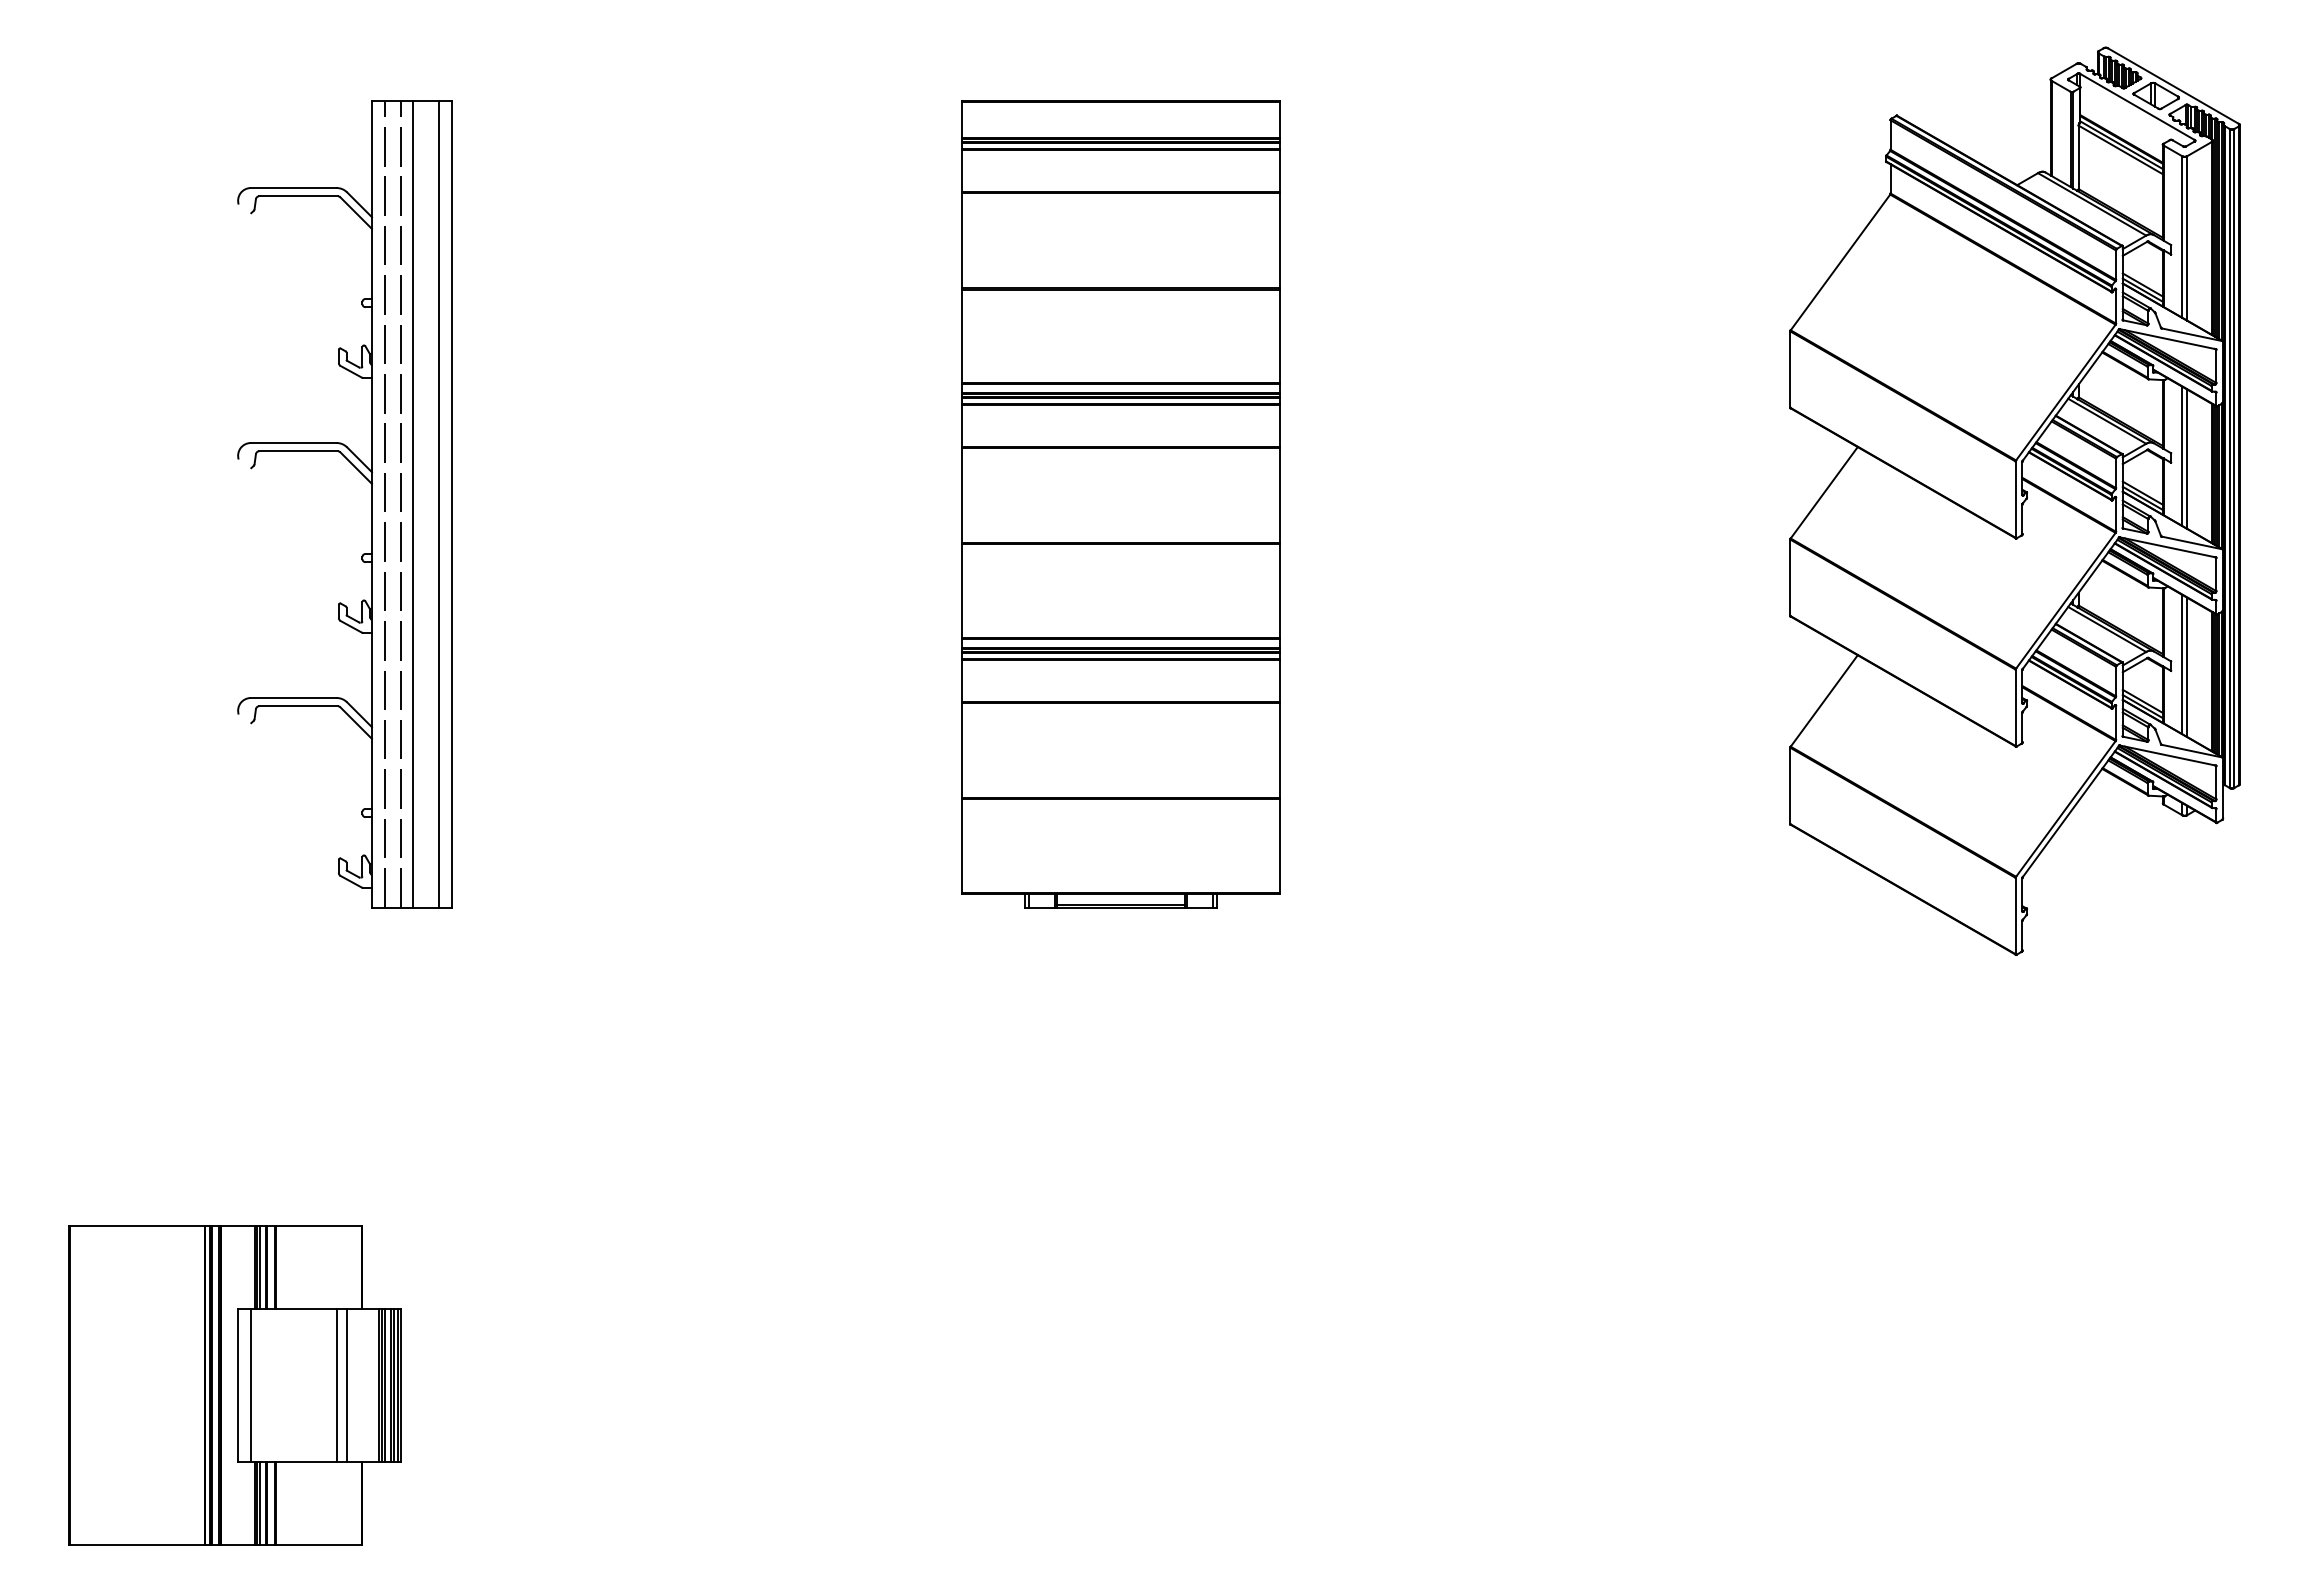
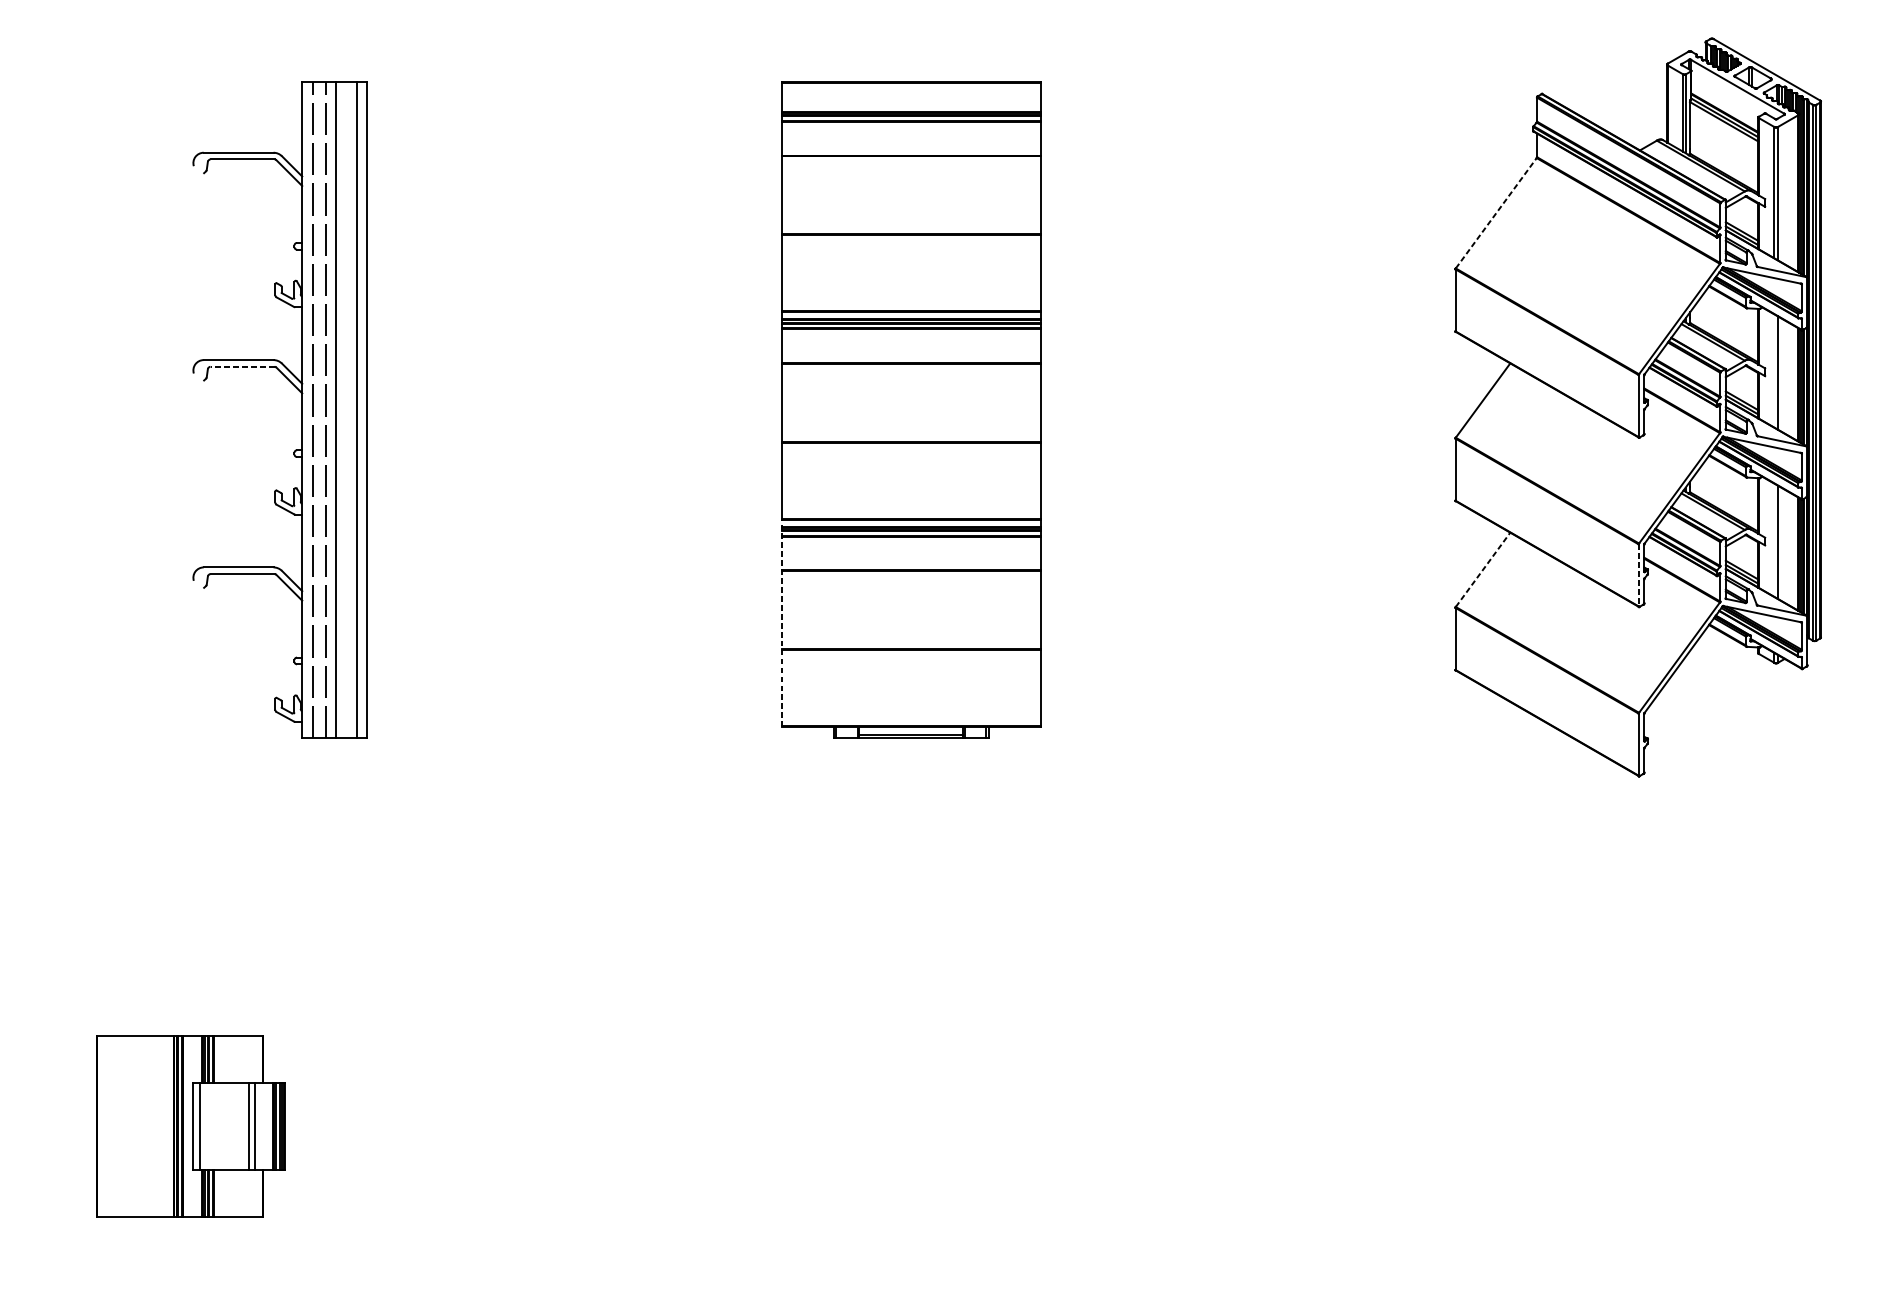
line: (1840, 262) -> (1496, 213), solid -> dashed
line: (298, 451) -> (242, 366), solid -> dashed
line: (2182, 456) -> (1774, 371), removed
line: (2182, 664) -> (1774, 540), removed
line: (1824, 700) -> (1483, 569), solid -> dashed
line: (2015, 708) -> (1638, 575), solid -> dashed
line: (961, 766) -> (781, 623), solid -> dashed
part: (234, 1385) -> (190, 1126), size x0.7

